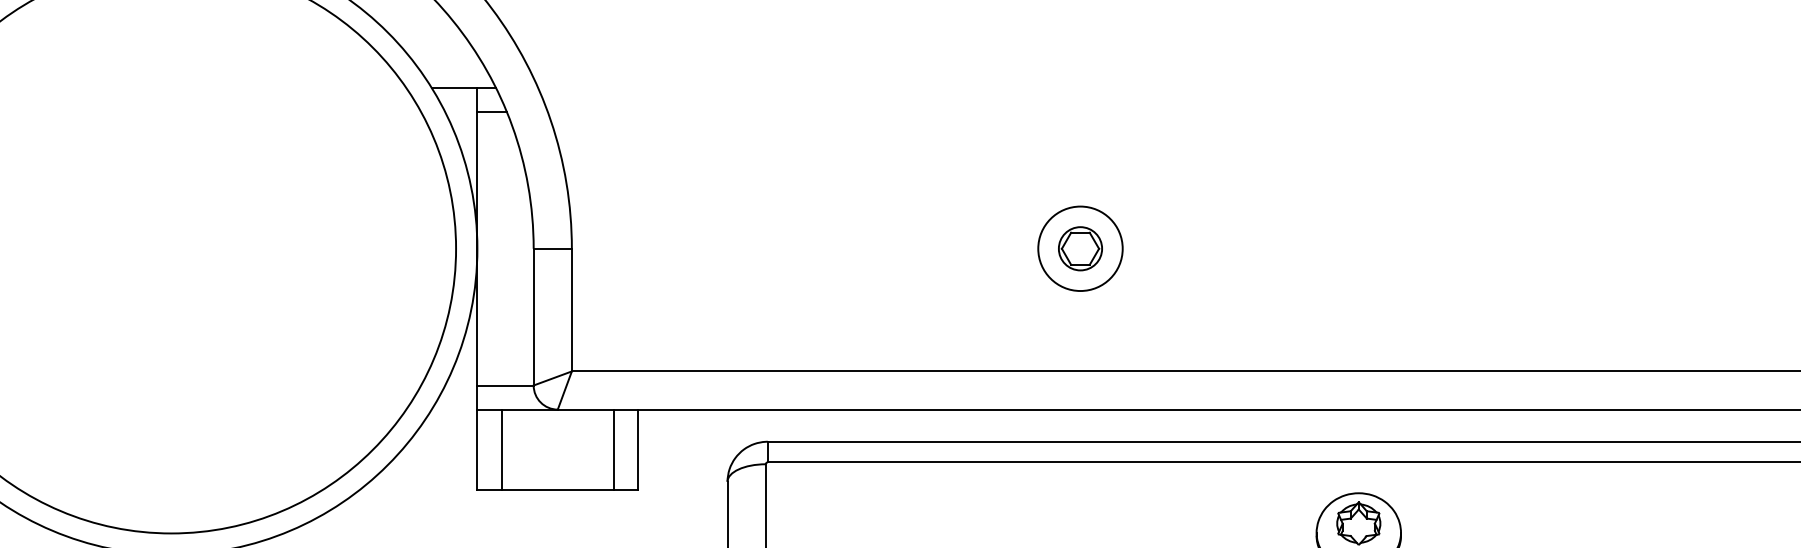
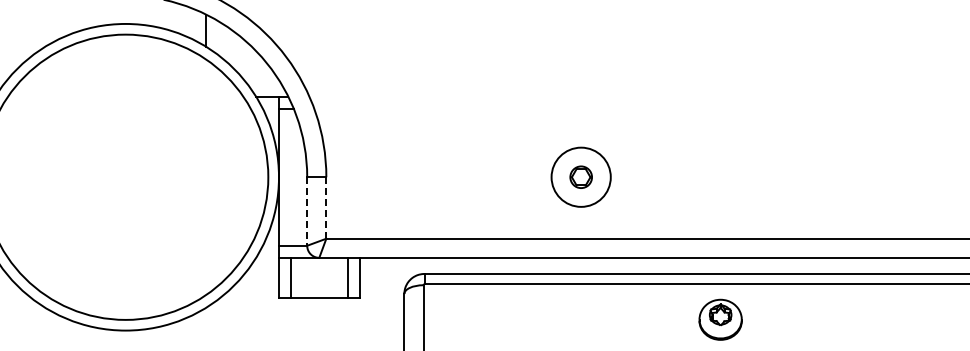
circle: (1081, 249) -> (581, 177), size x1.4
line: (572, 311) -> (326, 208), solid -> dashed
line: (534, 319) -> (307, 212), solid -> dashed

